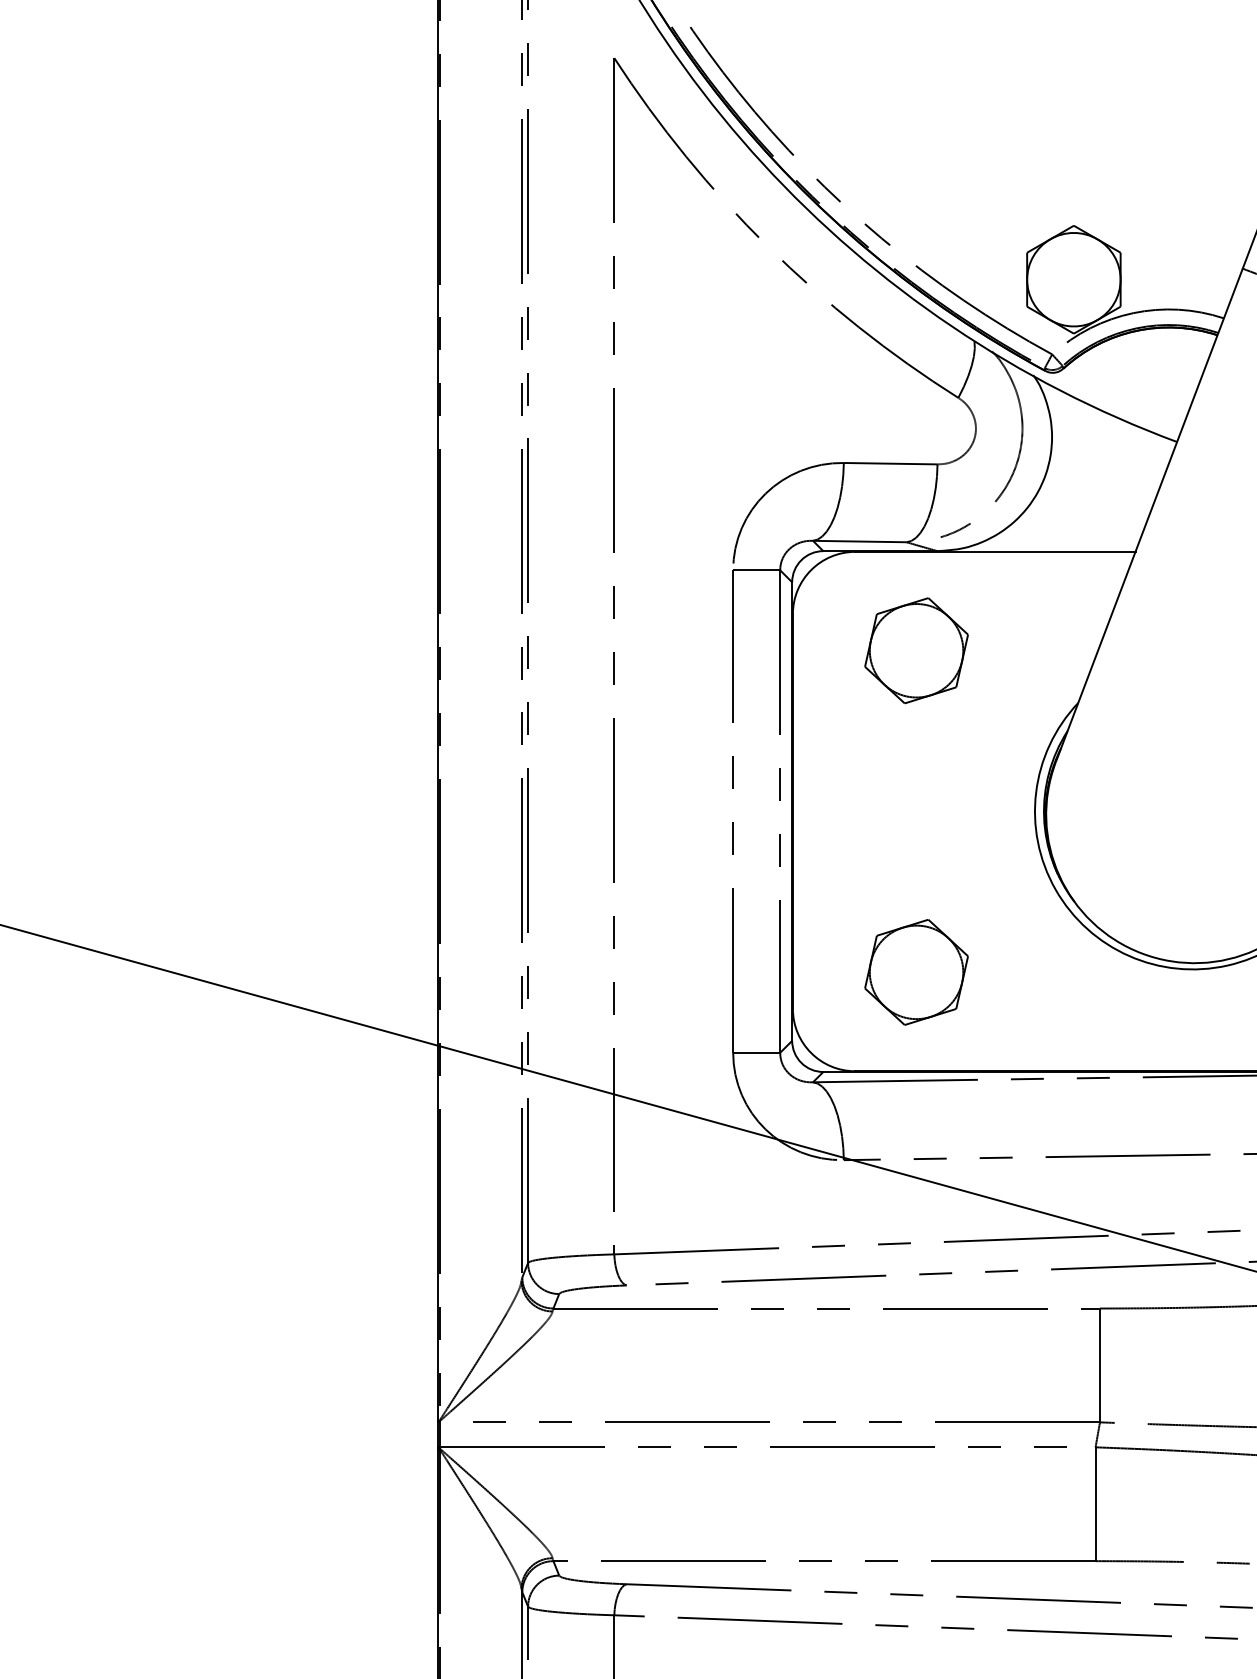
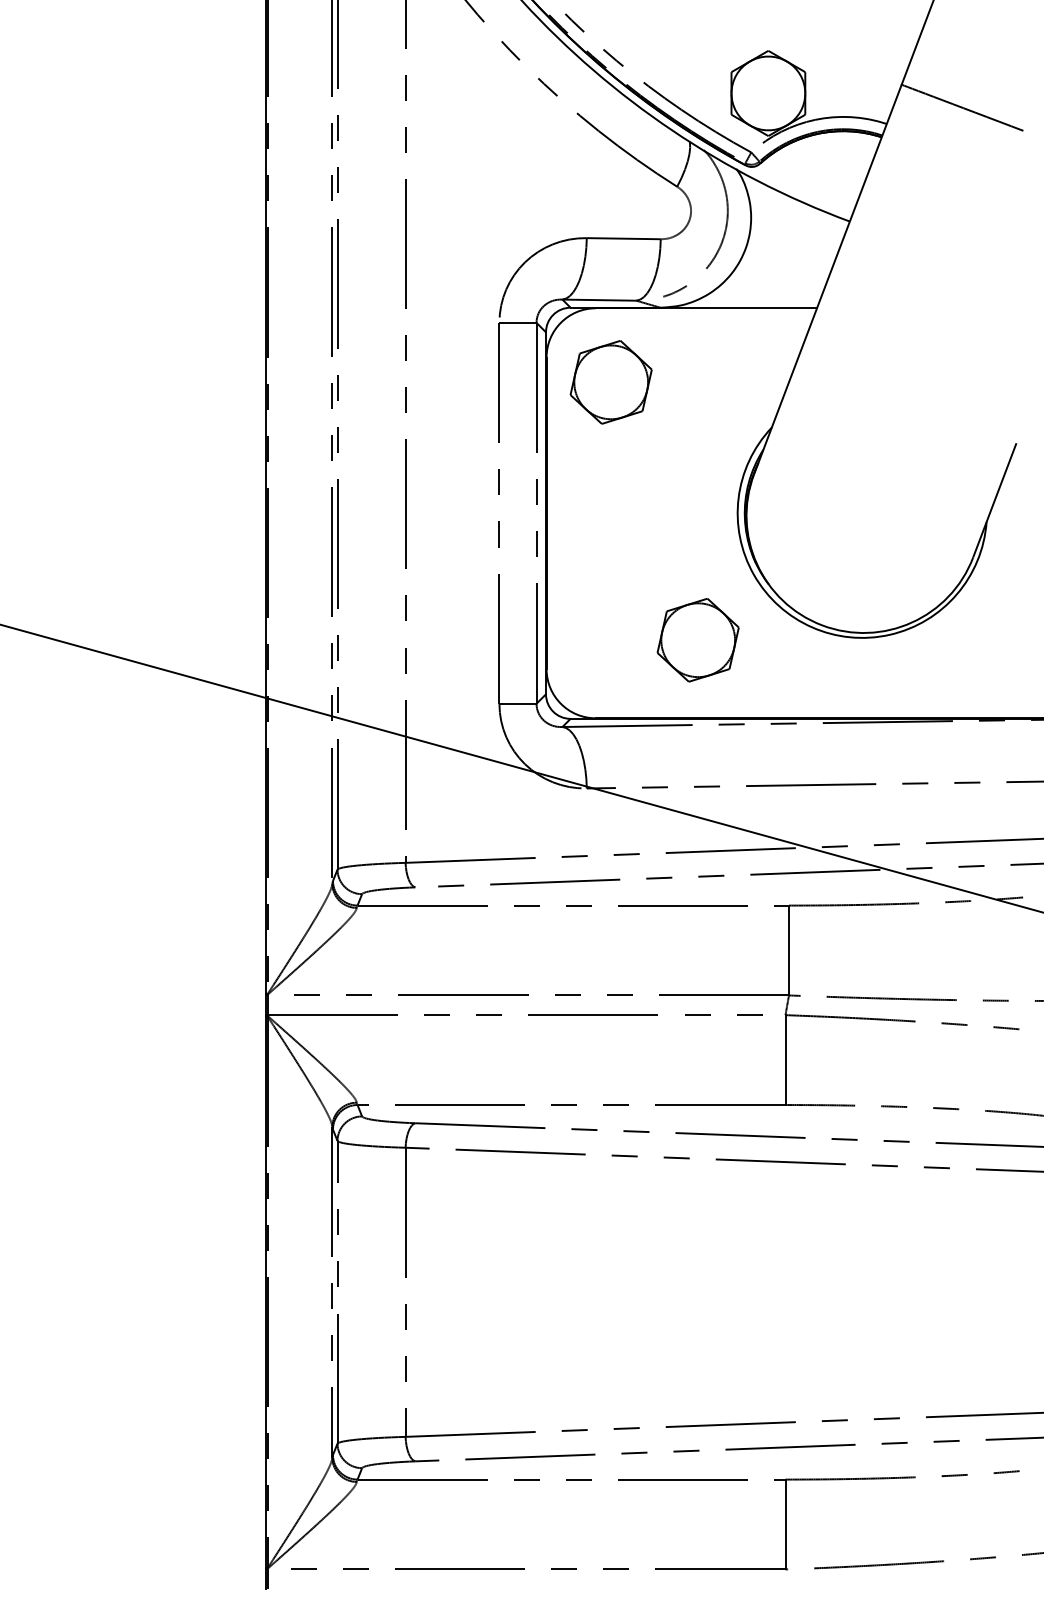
part: (915, 650) -> (610, 382), moved
part: (915, 972) -> (697, 640), moved

